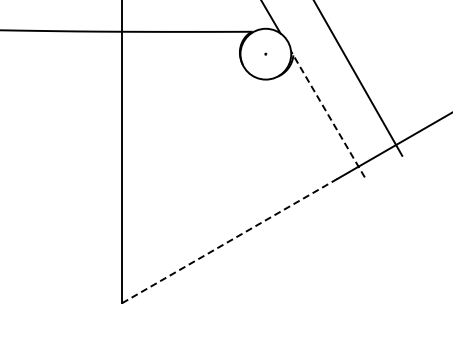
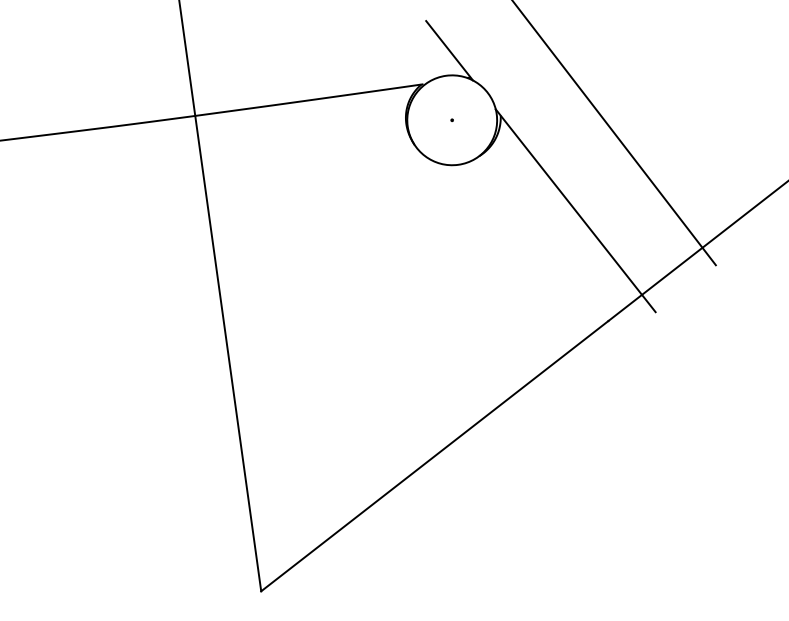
line: (327, 114) -> (574, 210), dashed -> solid
line: (229, 241) -> (434, 457), dashed -> solid

